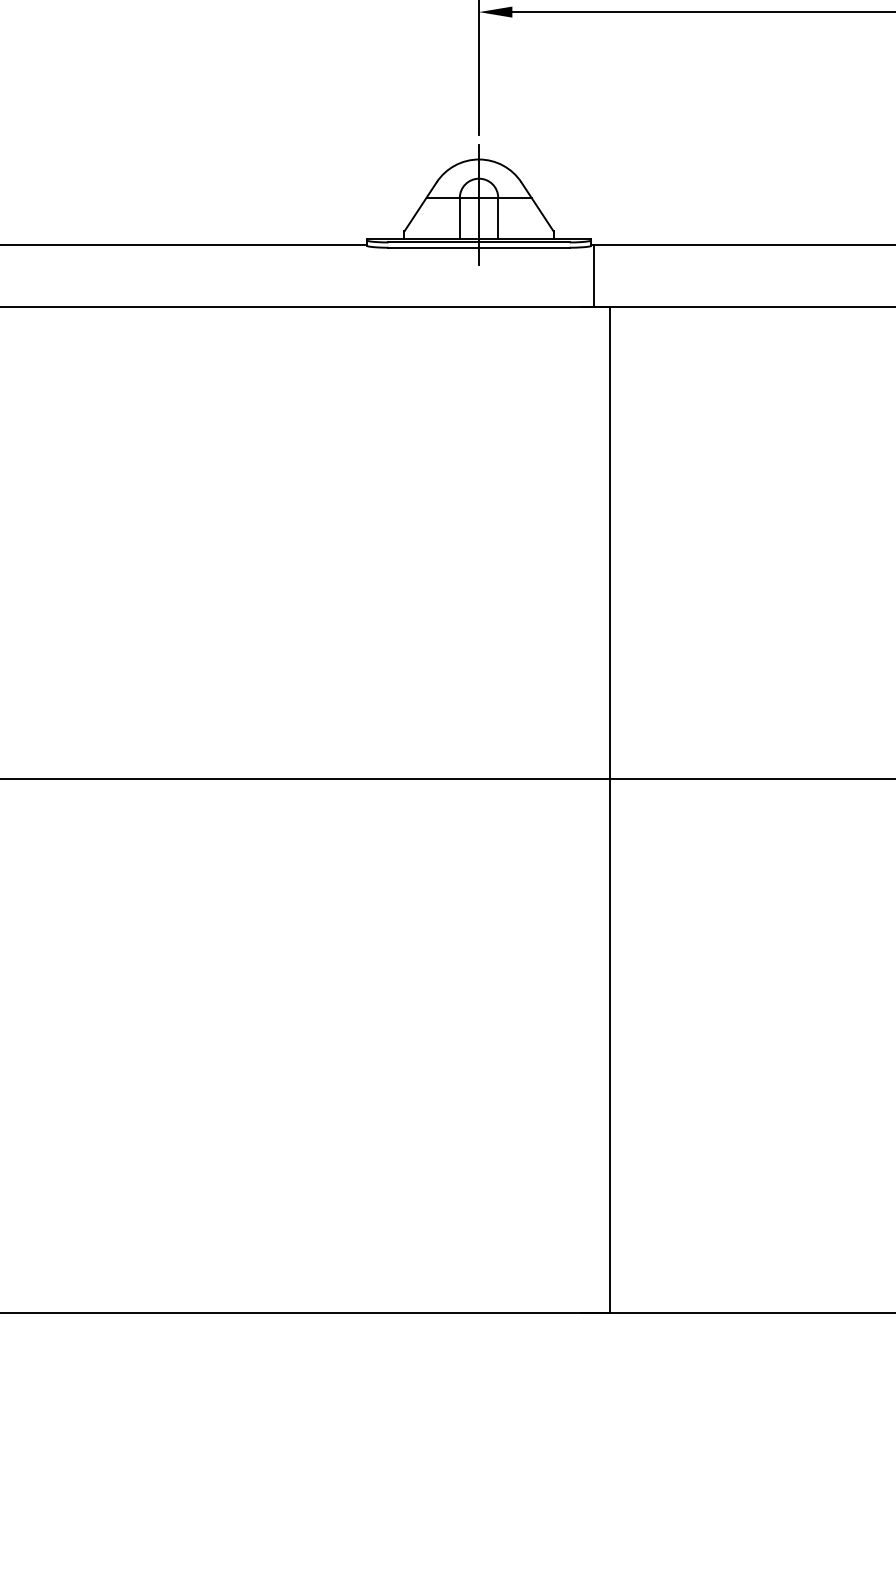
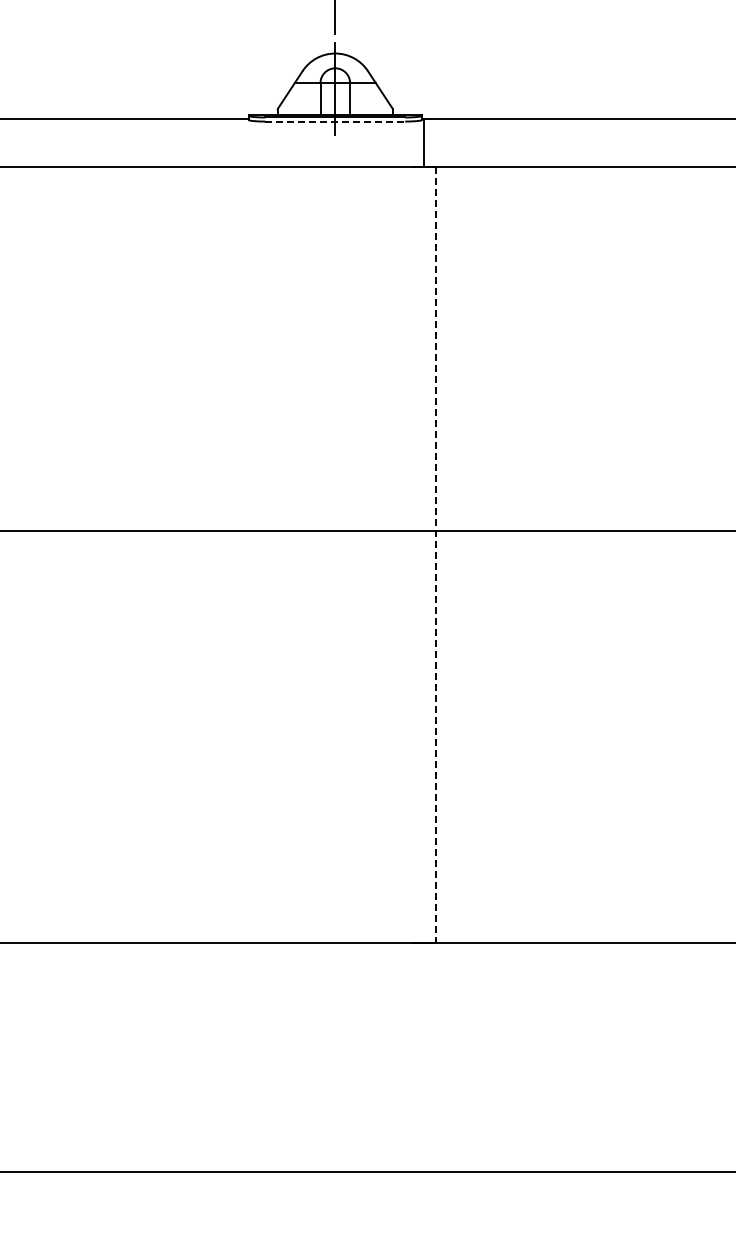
line: (479, 247) -> (335, 121), solid -> dashed
line: (610, 809) -> (436, 554), solid -> dashed

